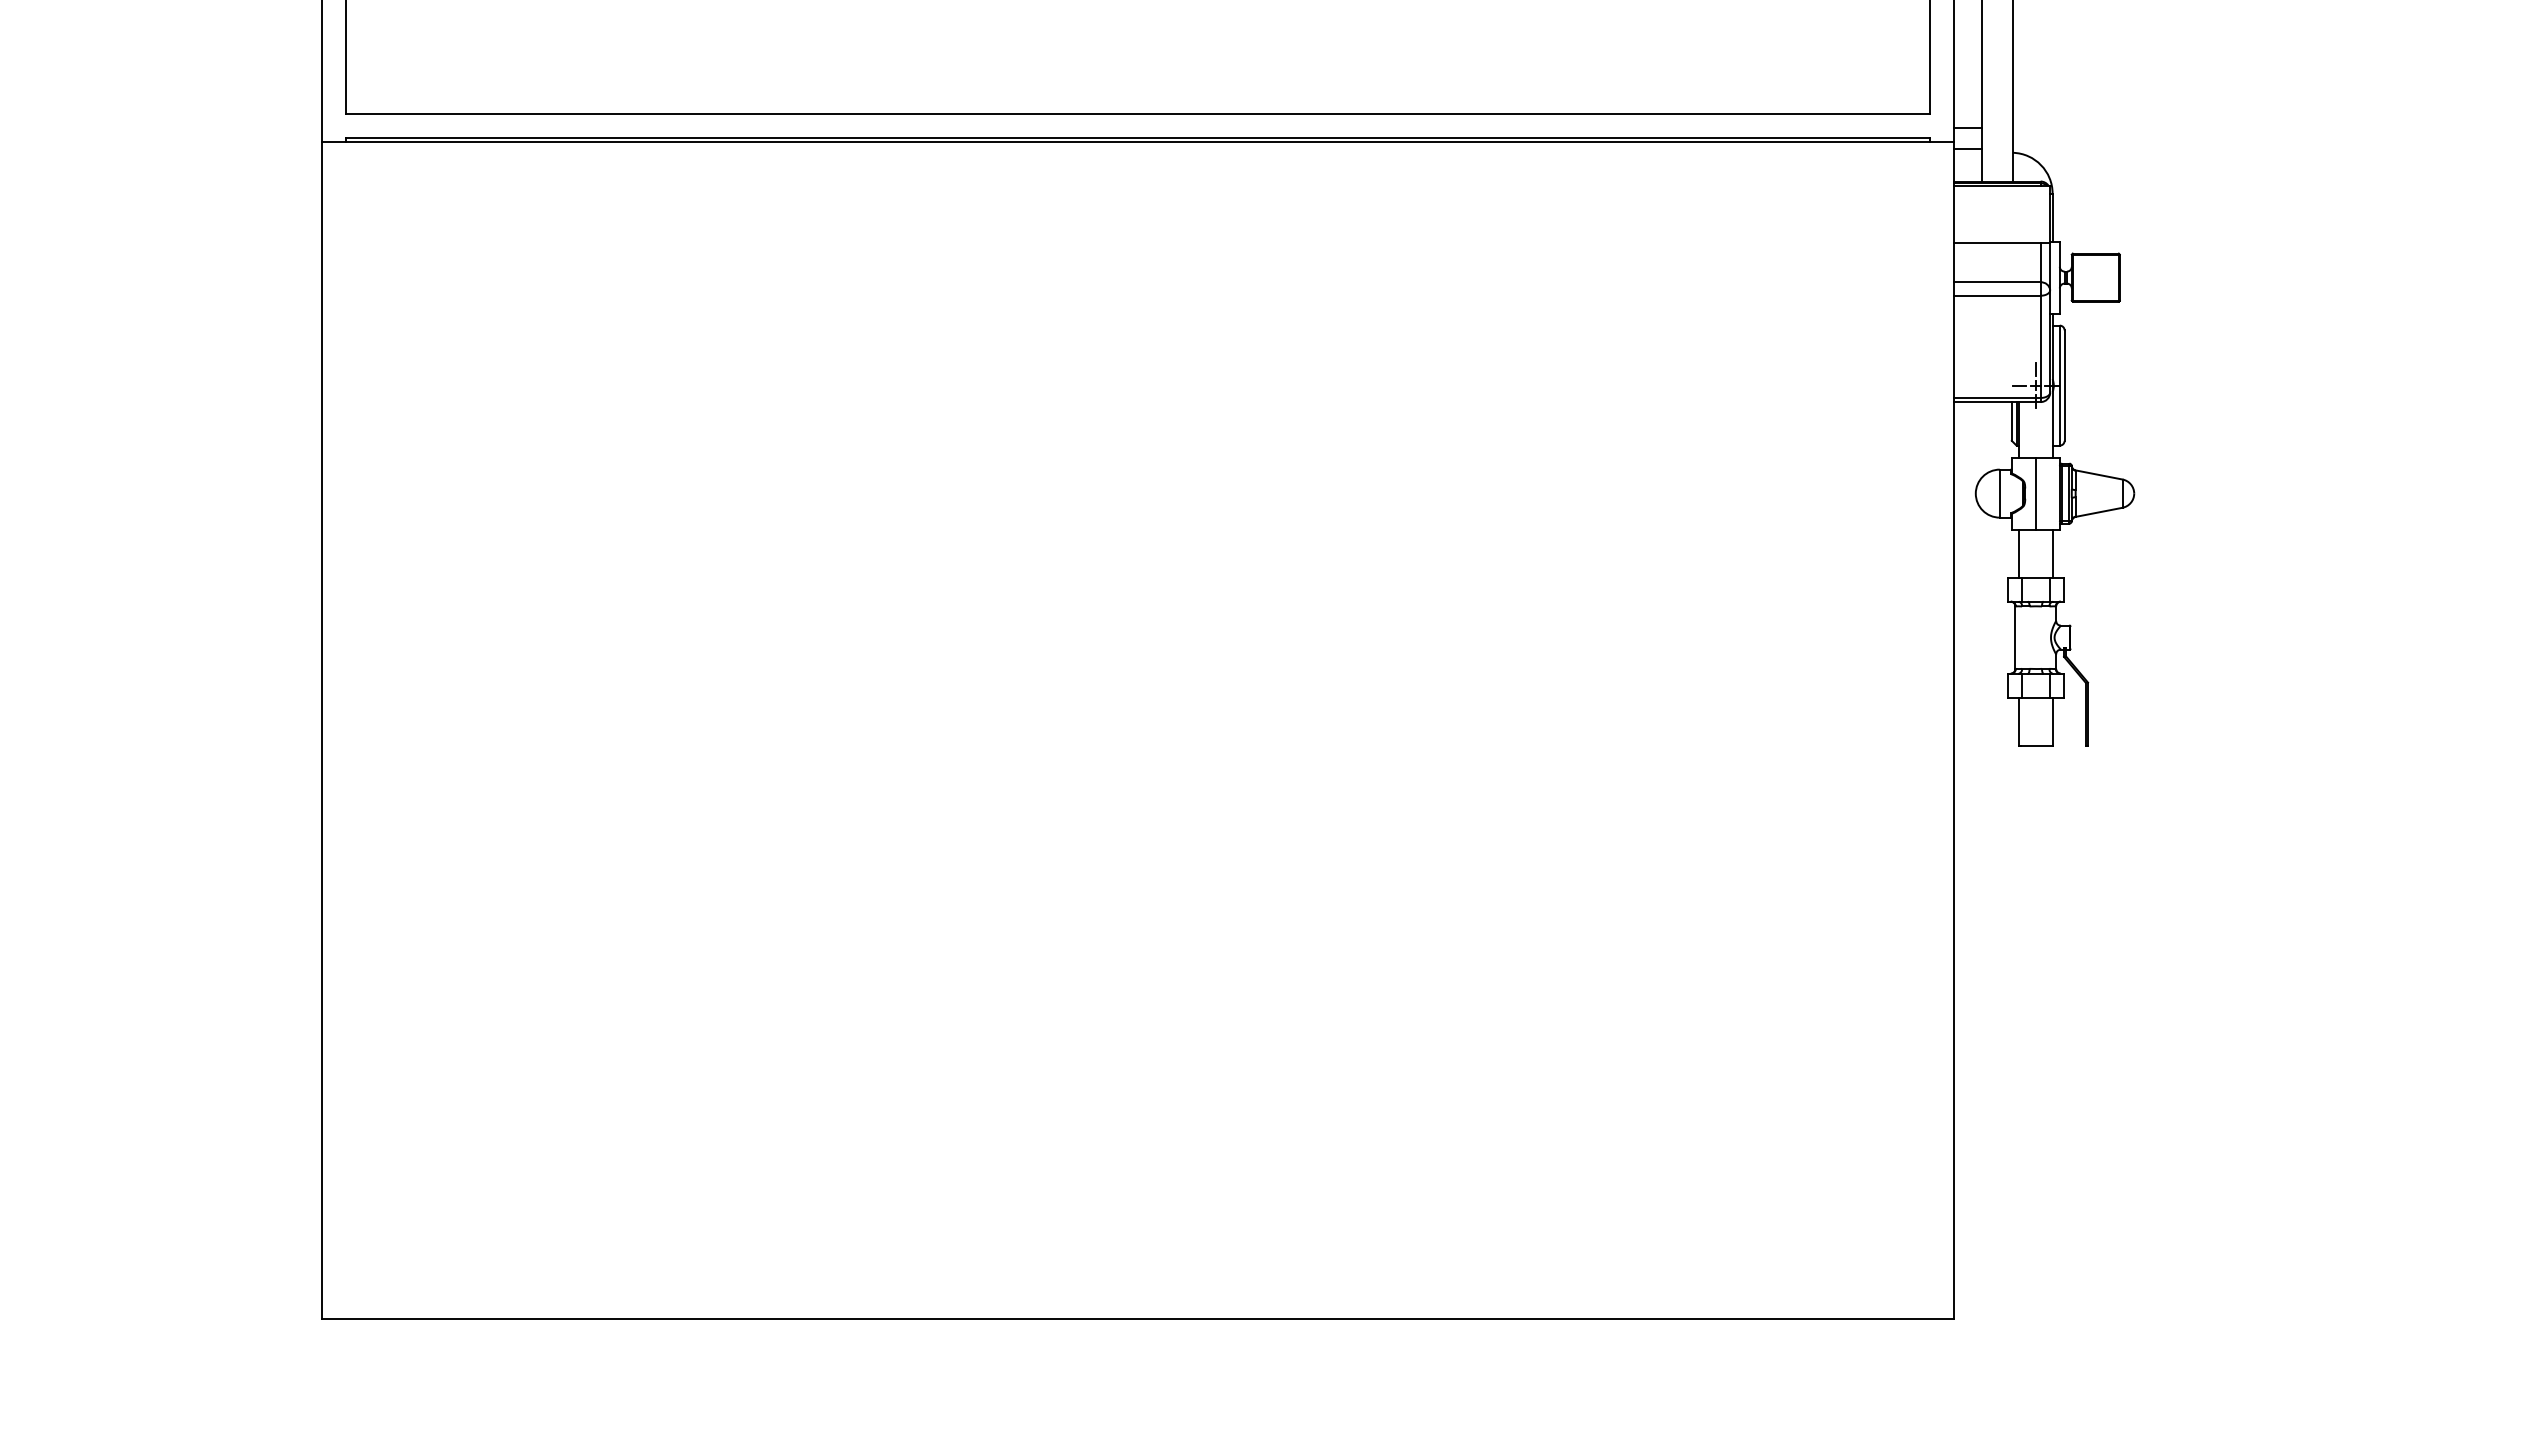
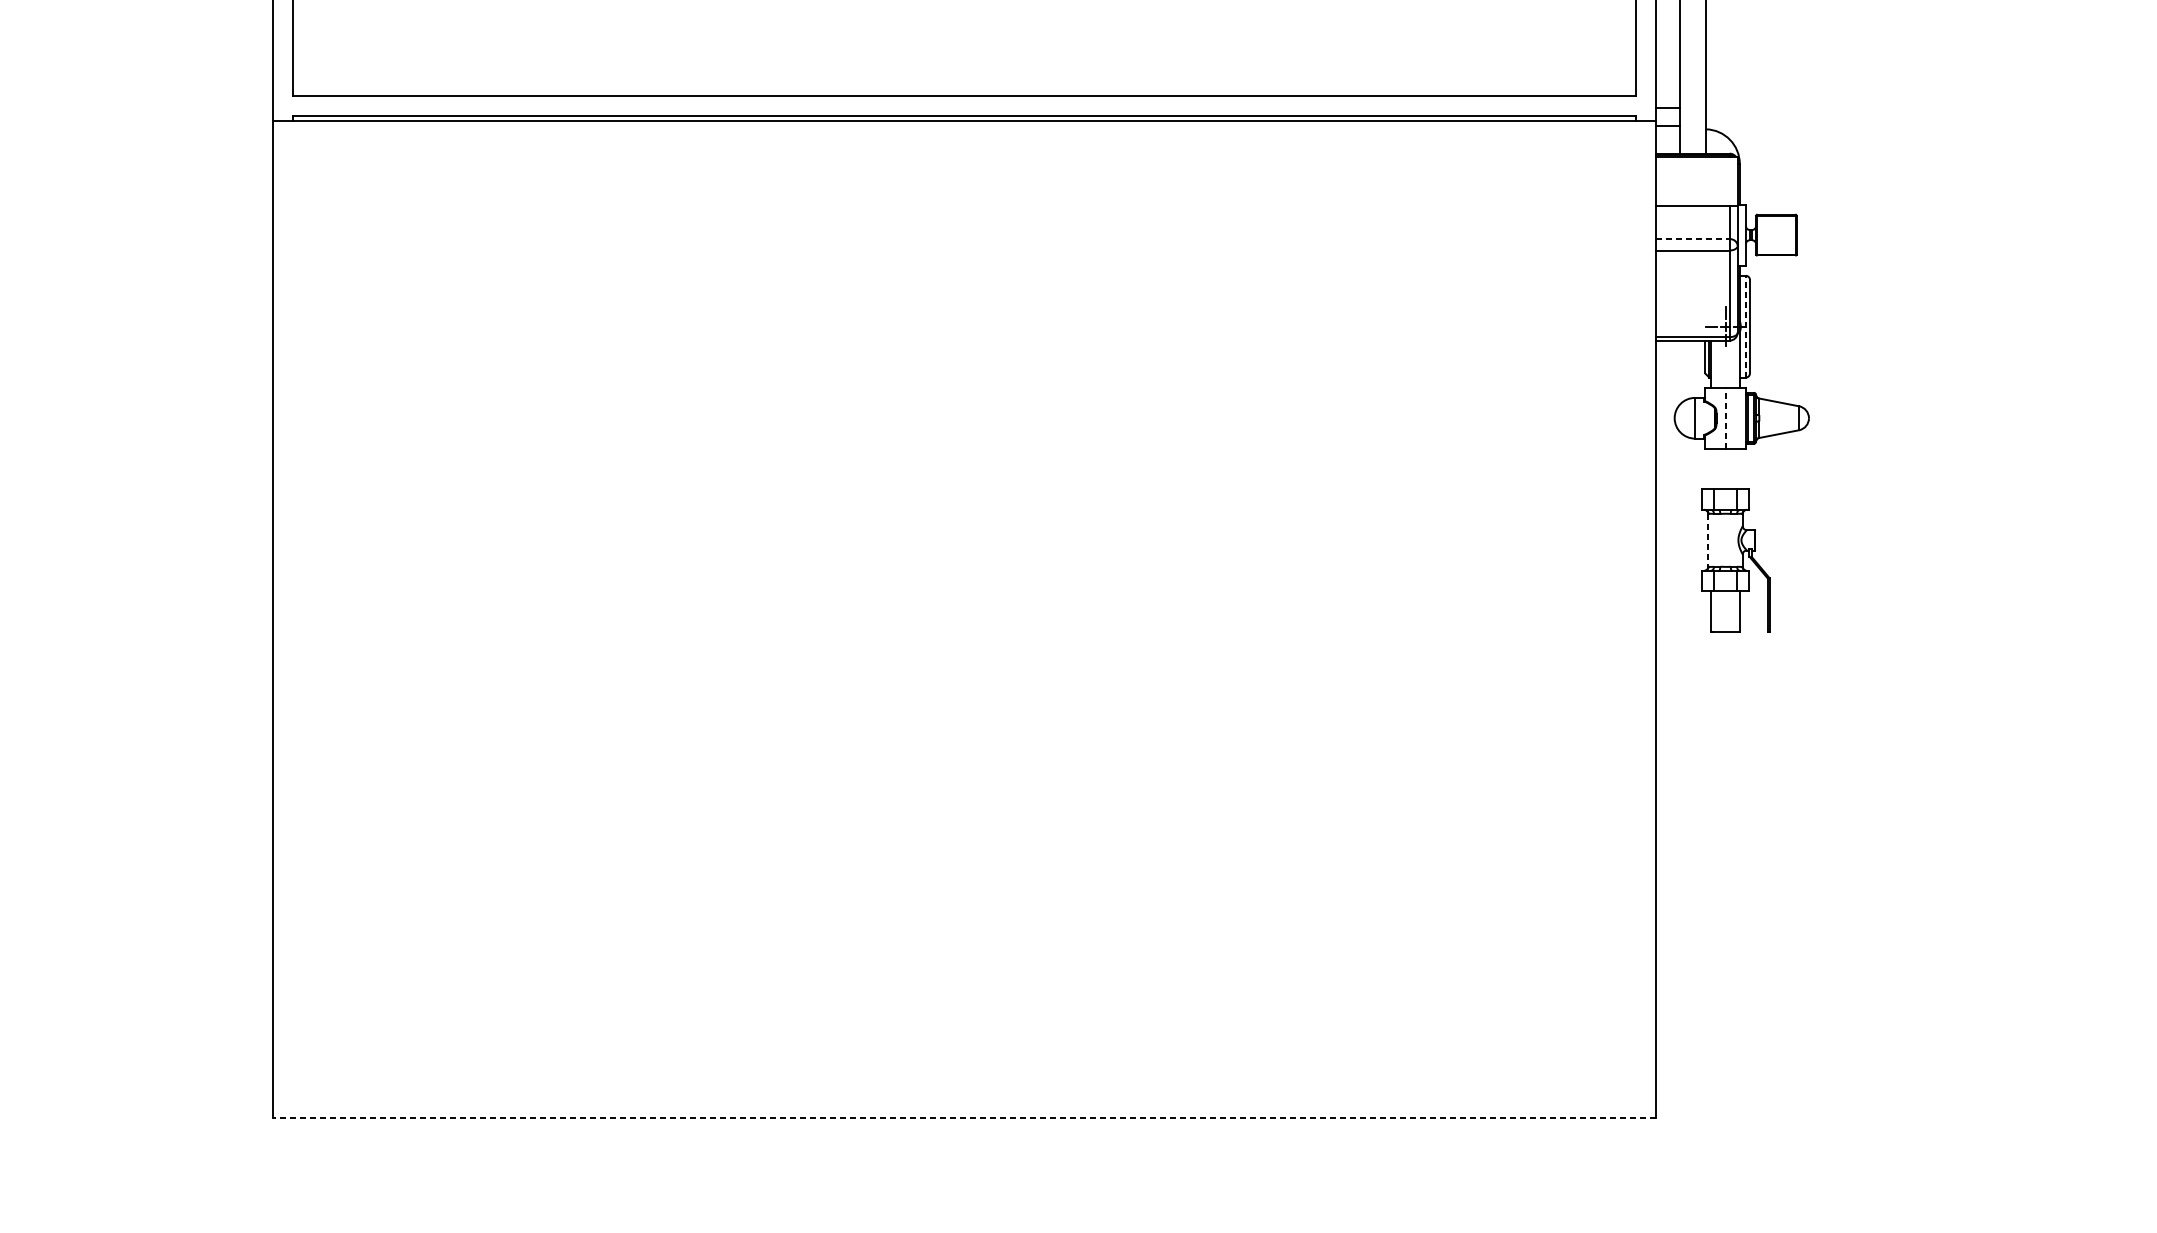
line: (1997, 282) -> (1693, 239), solid -> dashed
line: (2059, 385) -> (1745, 326), solid -> dashed
line: (2035, 493) -> (1725, 418), solid -> dashed
line: (2019, 553) -> (1711, 469), removed
line: (2052, 553) -> (1739, 469), removed
line: (2015, 638) -> (1708, 541), solid -> dashed
line: (1137, 1318) -> (964, 1117), solid -> dashed

